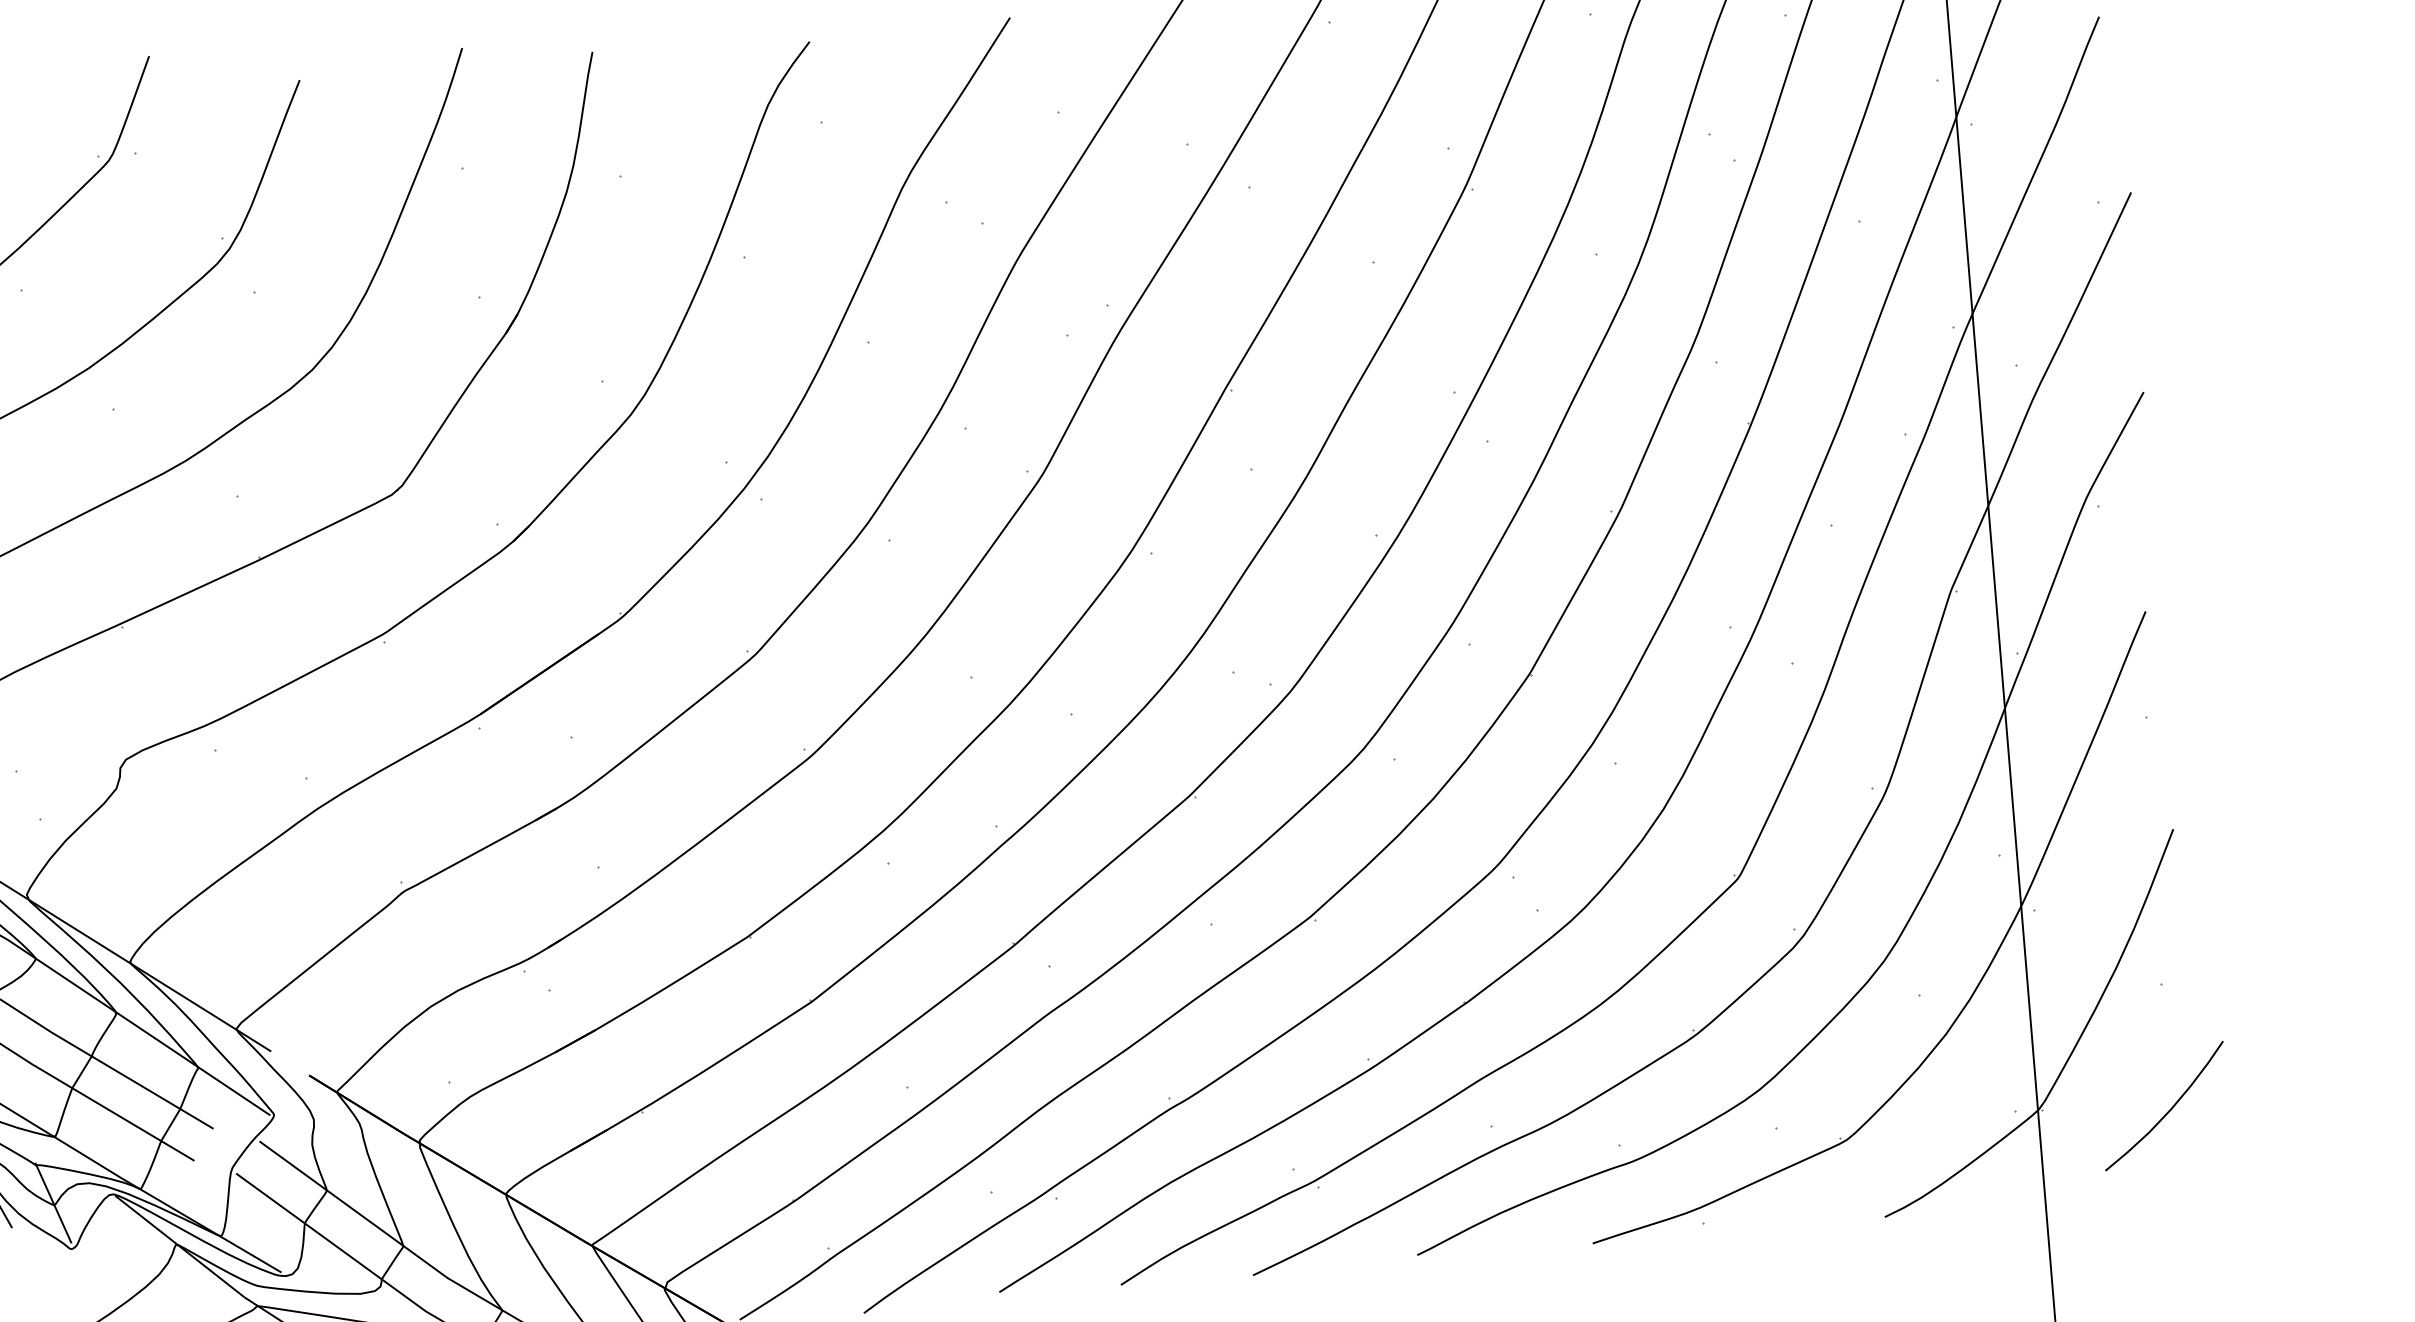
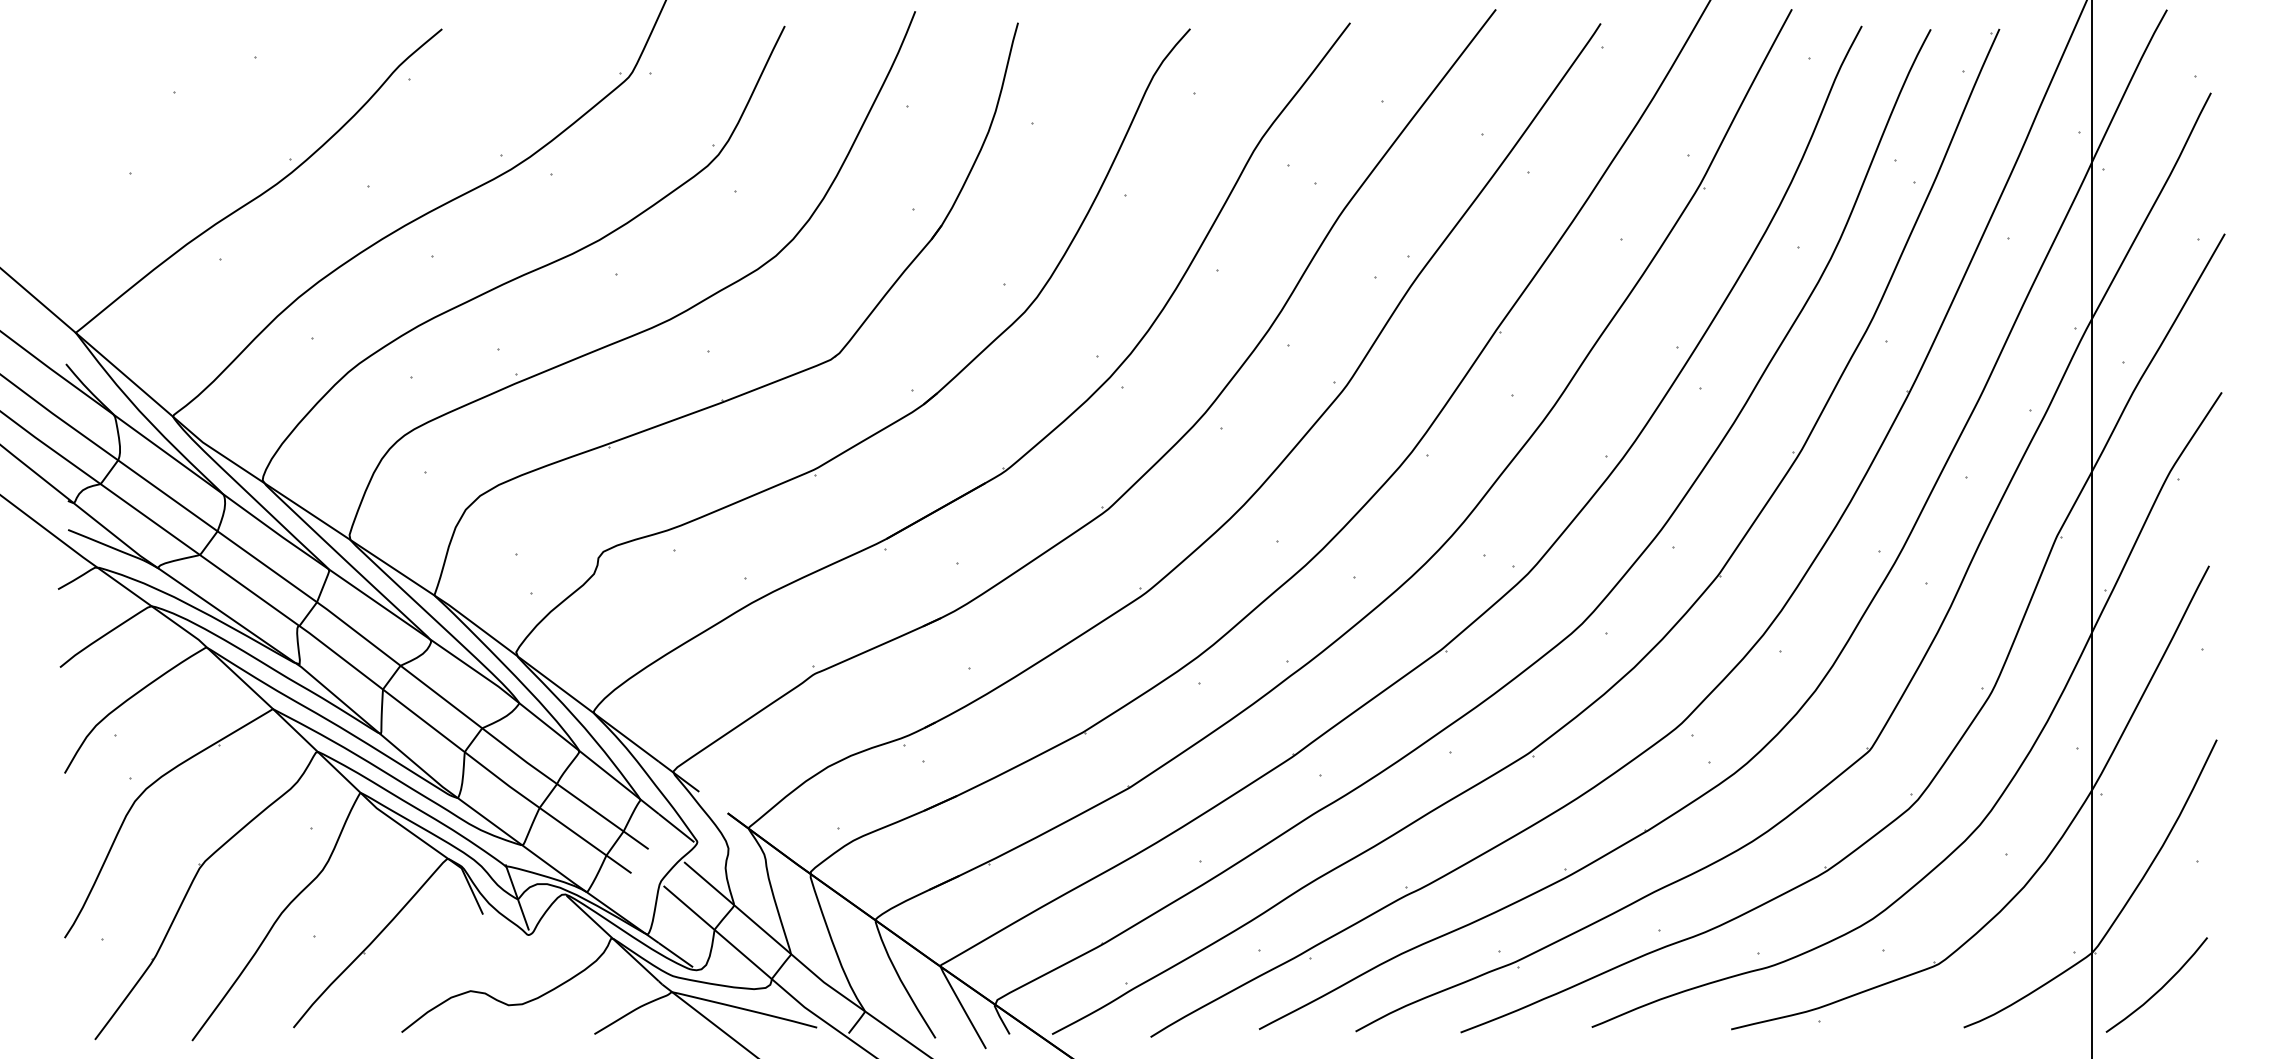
curve: (2168, 1110) -> (2159, 988), moved

